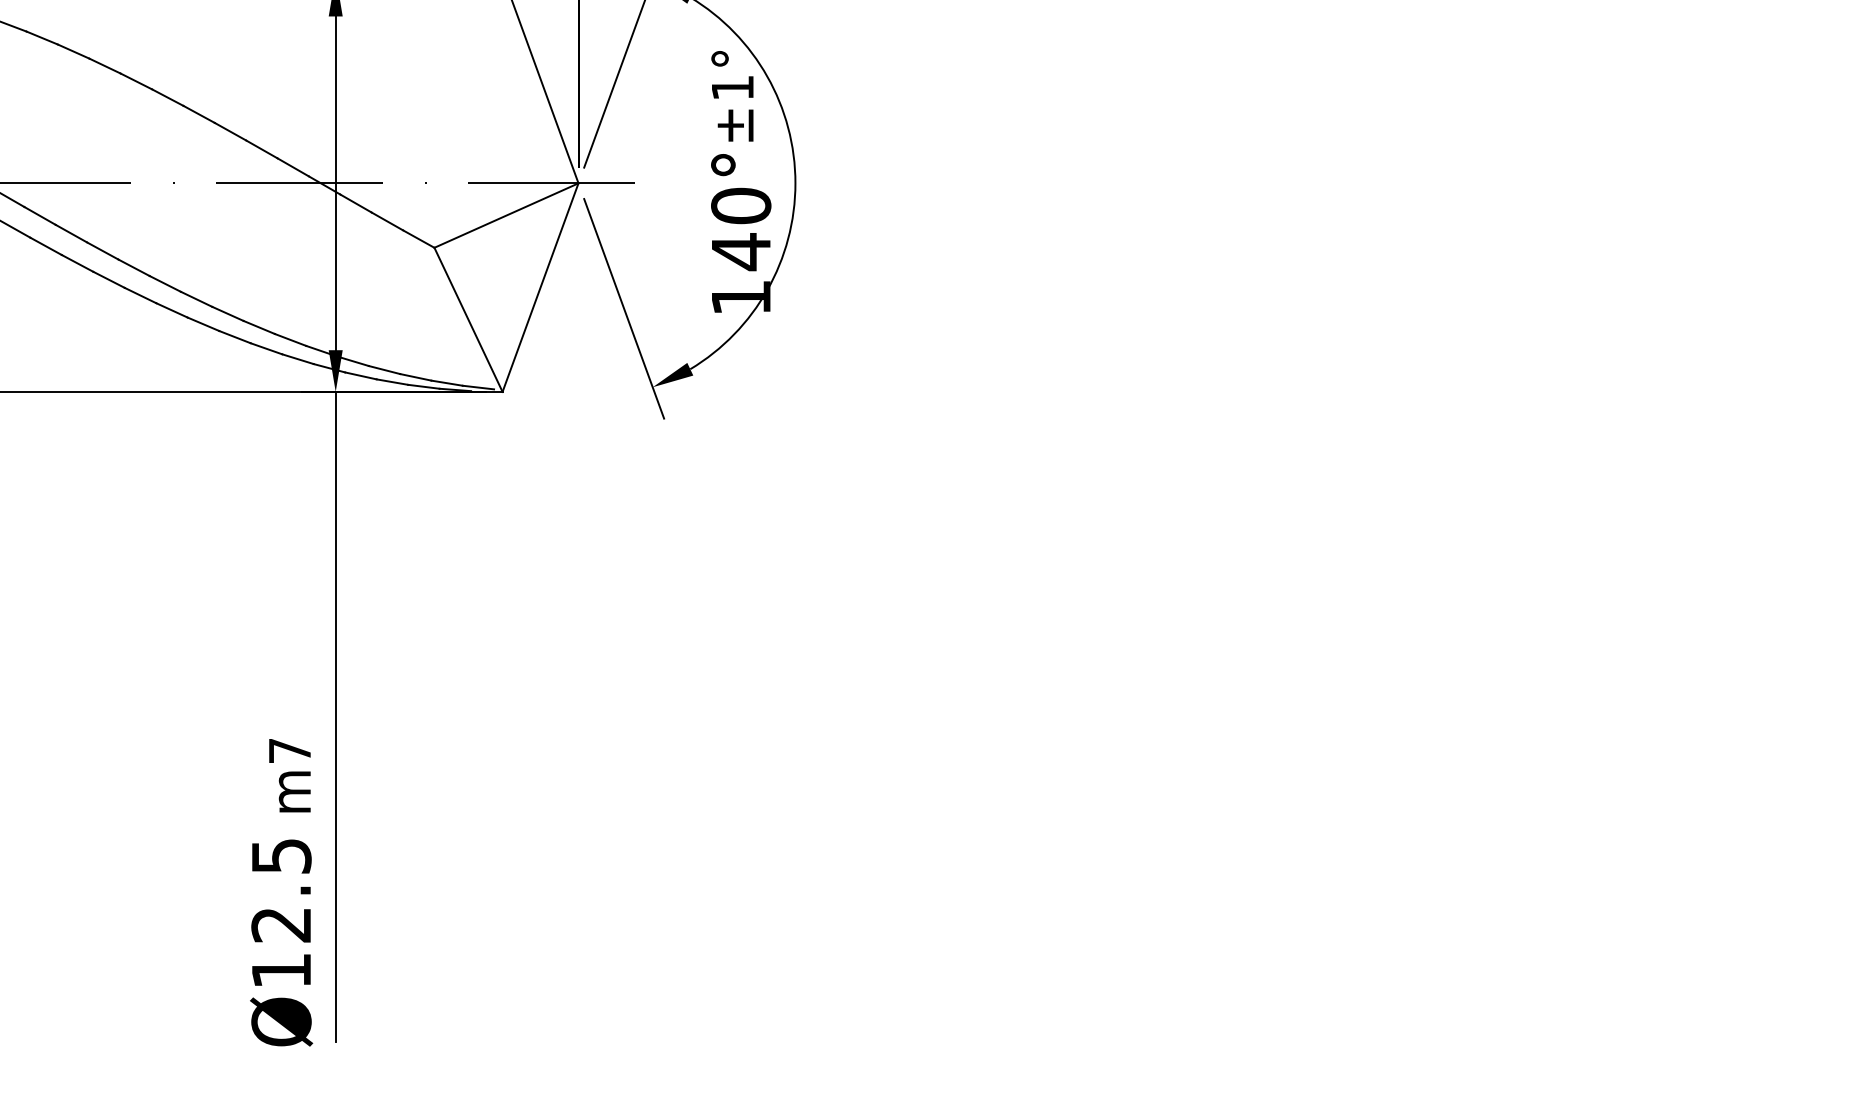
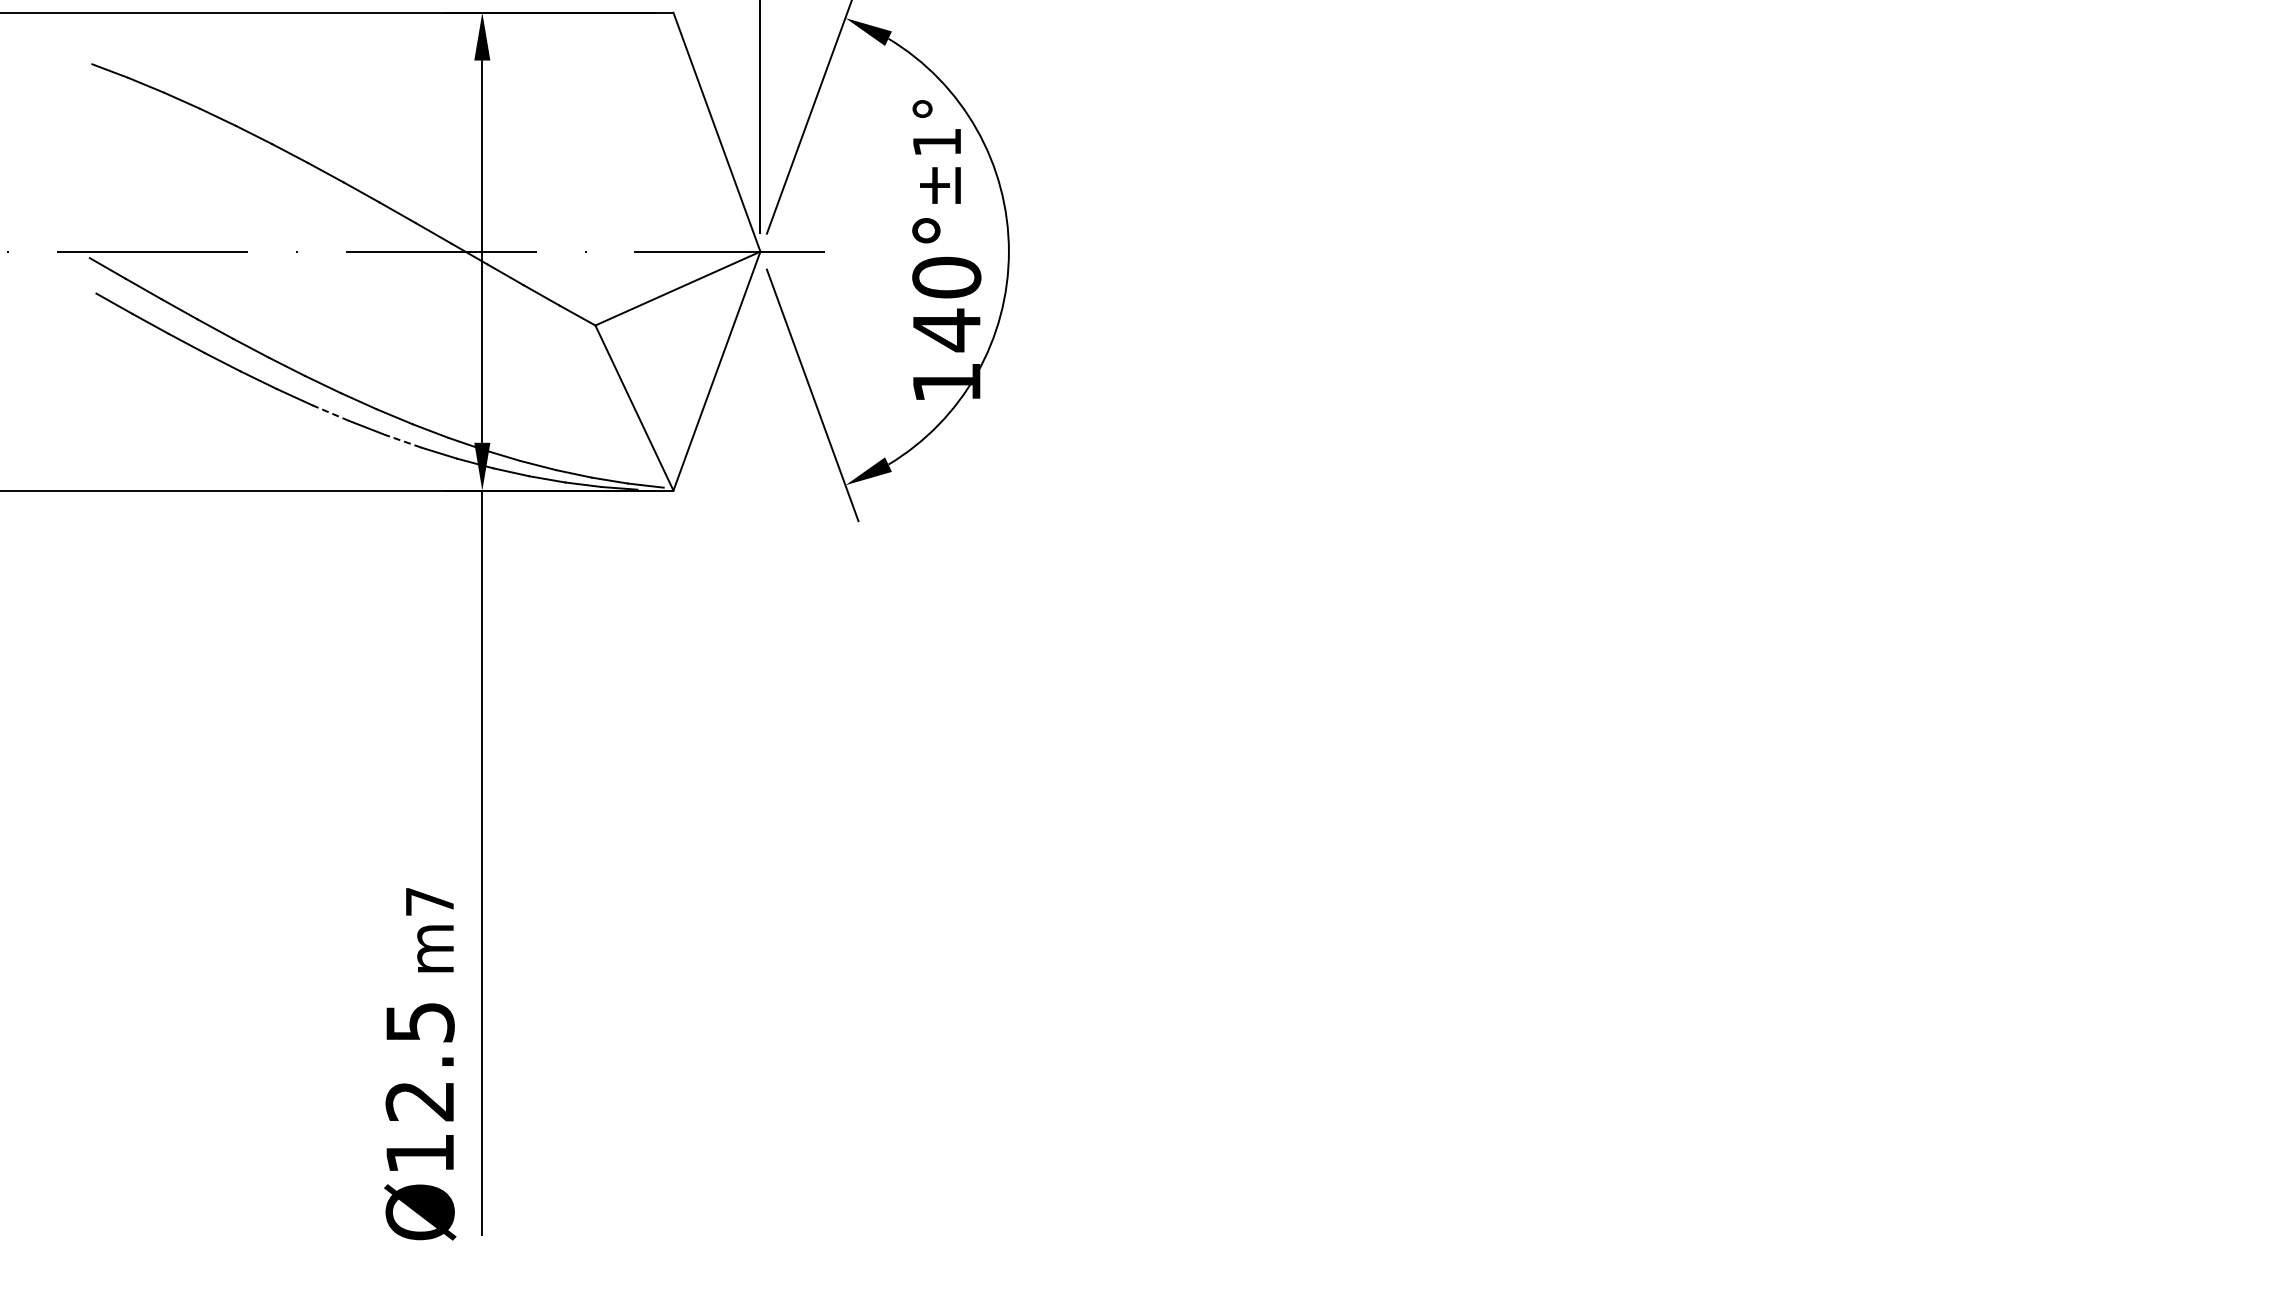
line: (203, 324) -> (330, 413), solid -> dashed
line: (266, 349) -> (402, 441), solid -> dashed

